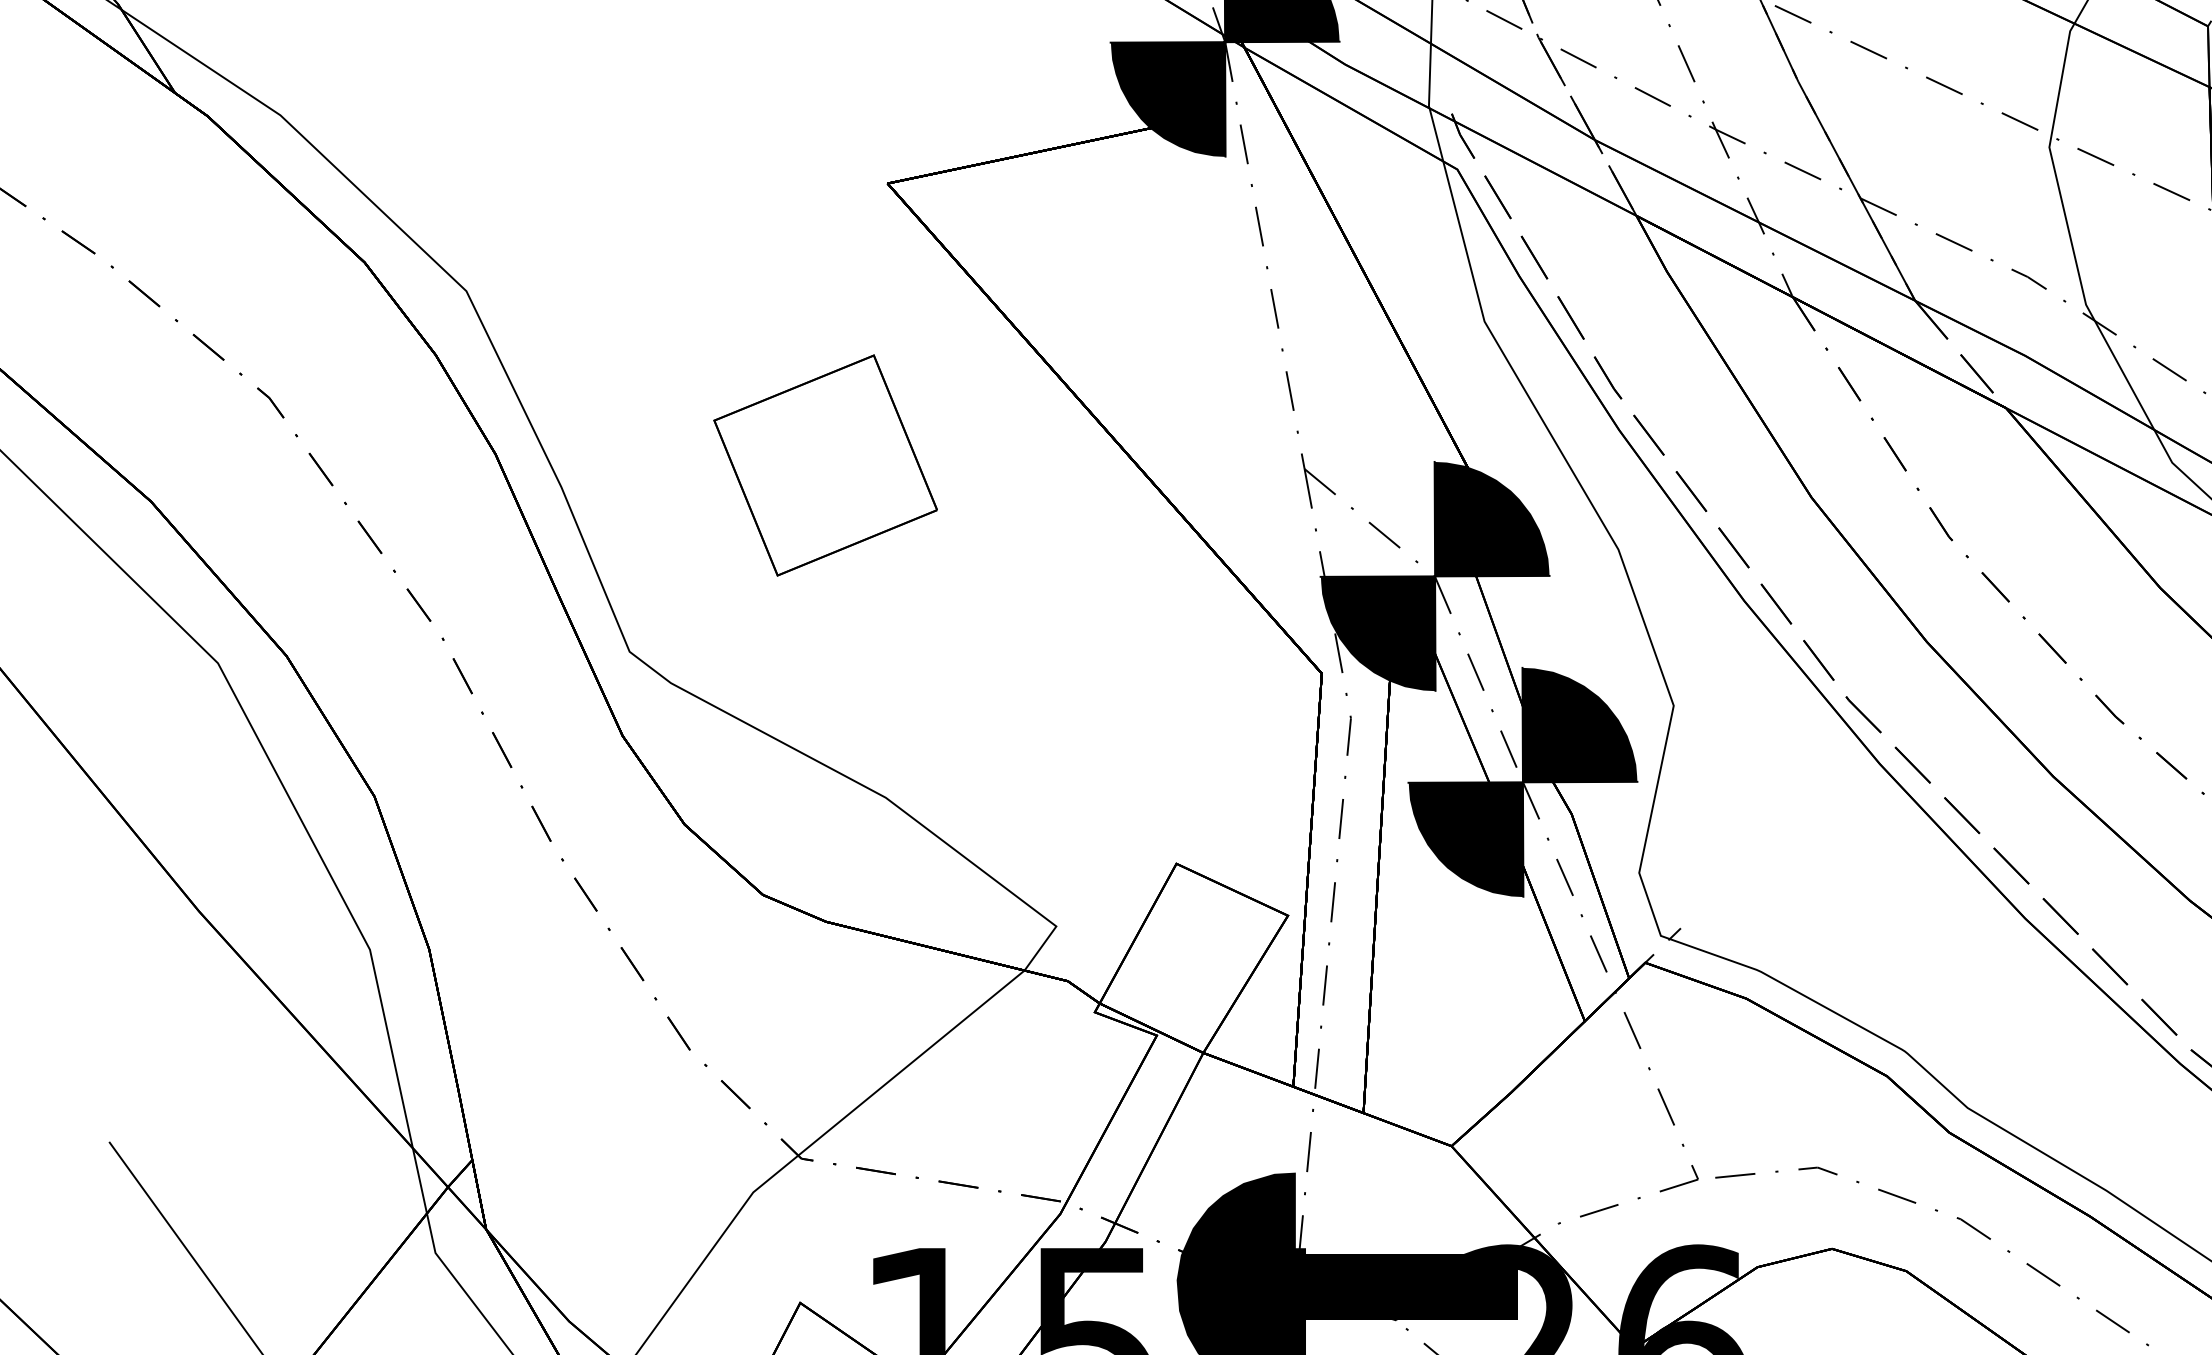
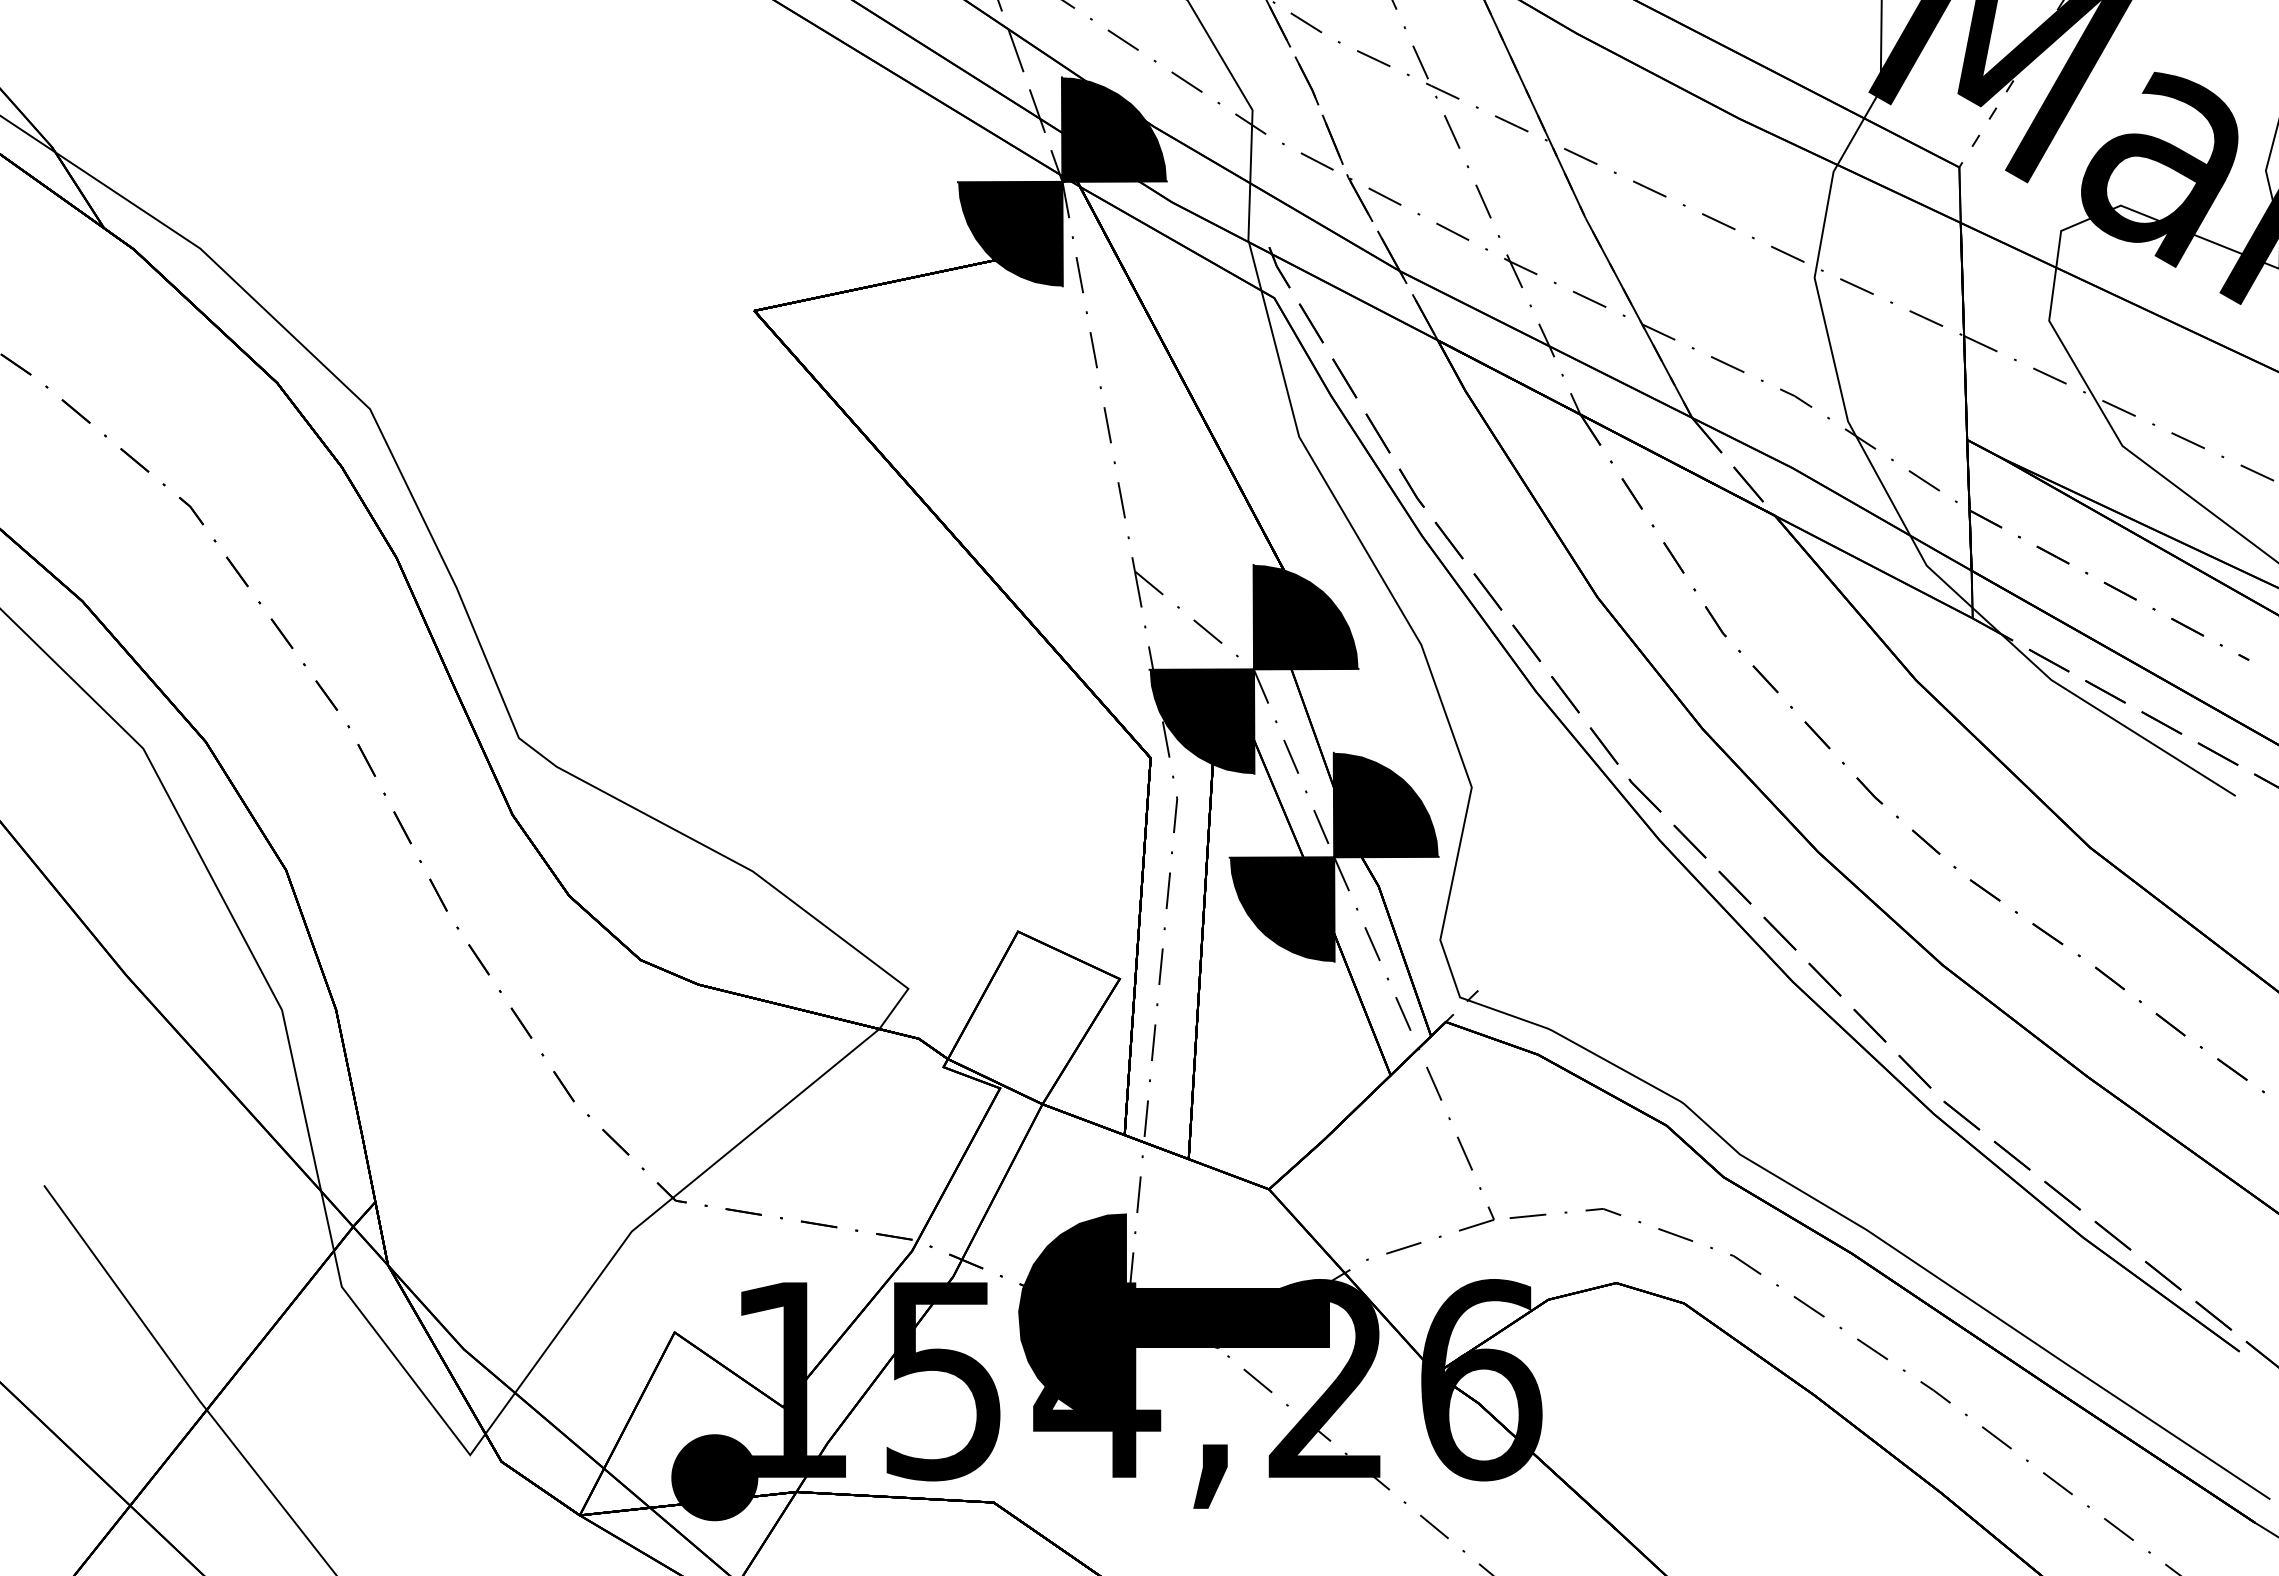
part: (825, 464) -> (697, 567), removed

